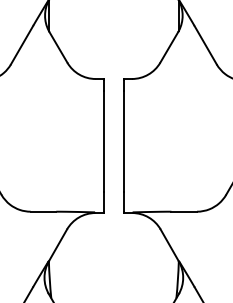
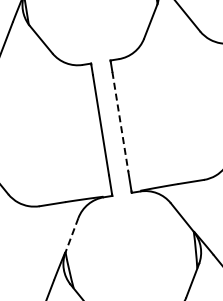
line: (123, 141) -> (120, 122), solid -> dashed
line: (57, 245) -> (71, 235), solid -> dashed

